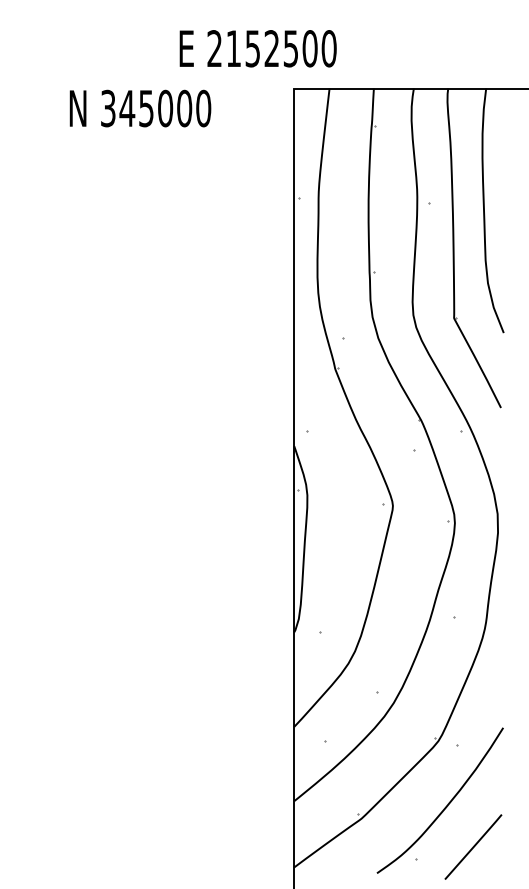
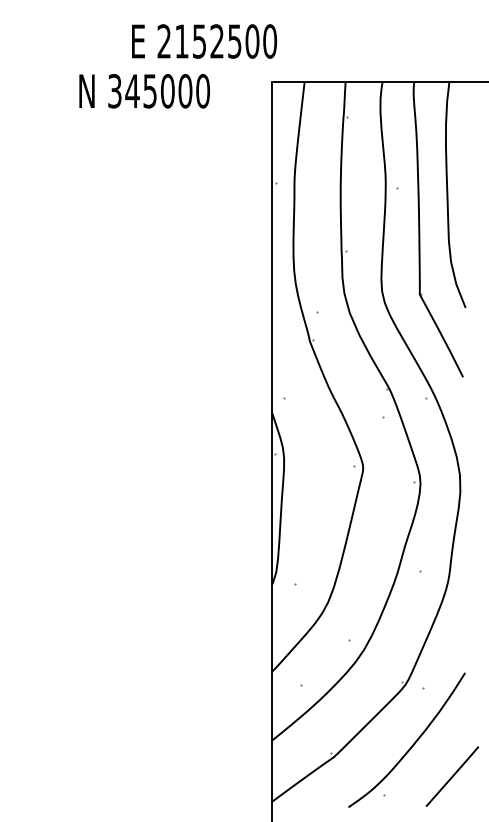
text: (257, 48) -> (203, 41), moved
text: (140, 108) -> (144, 91), moved
line: (473, 846) -> (452, 776), moved

